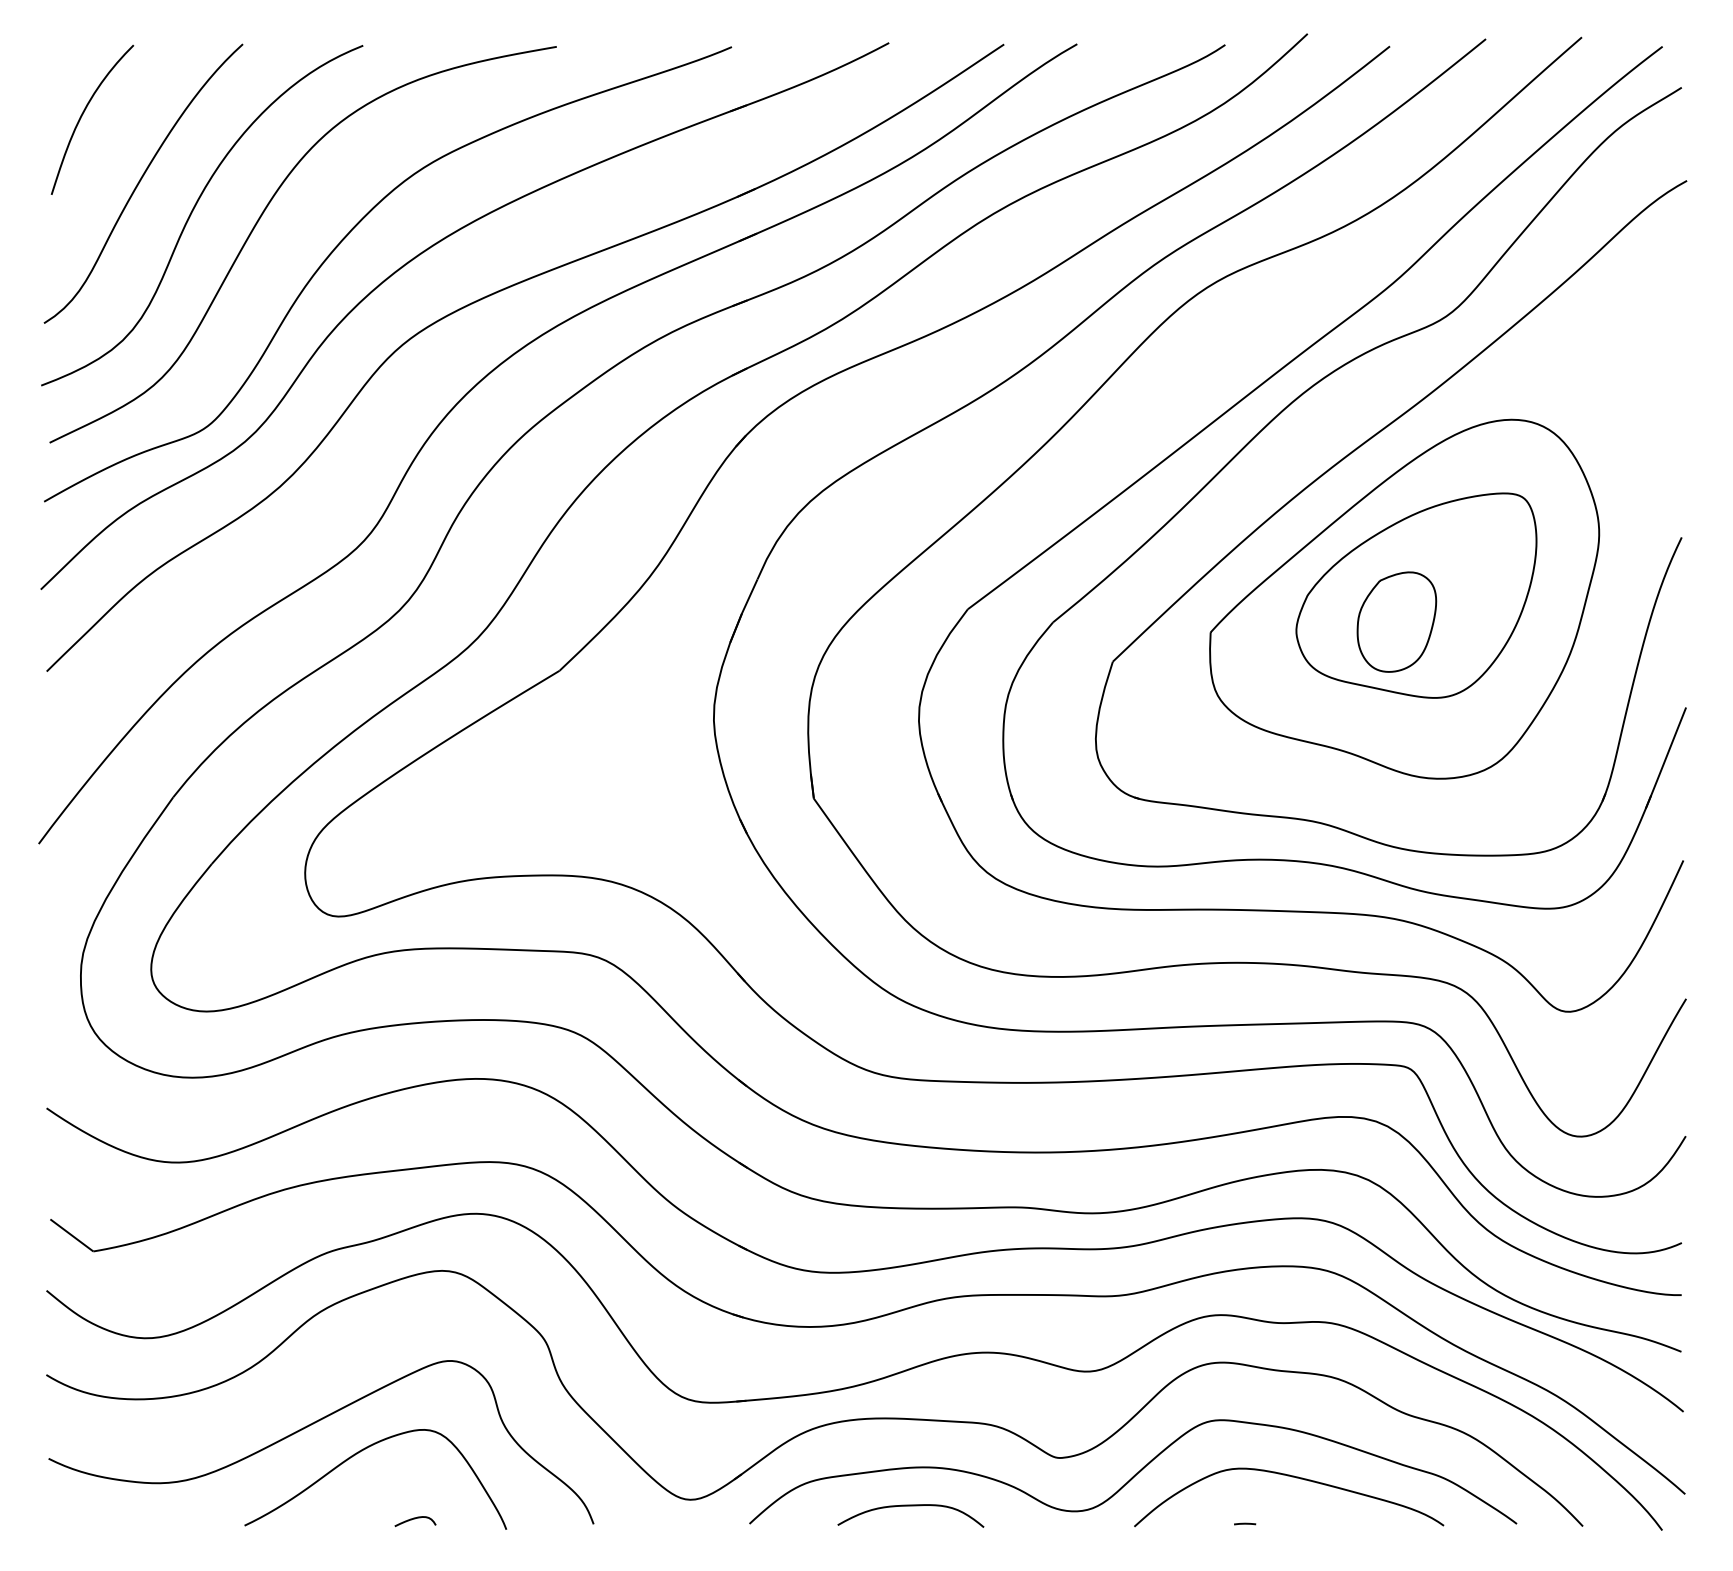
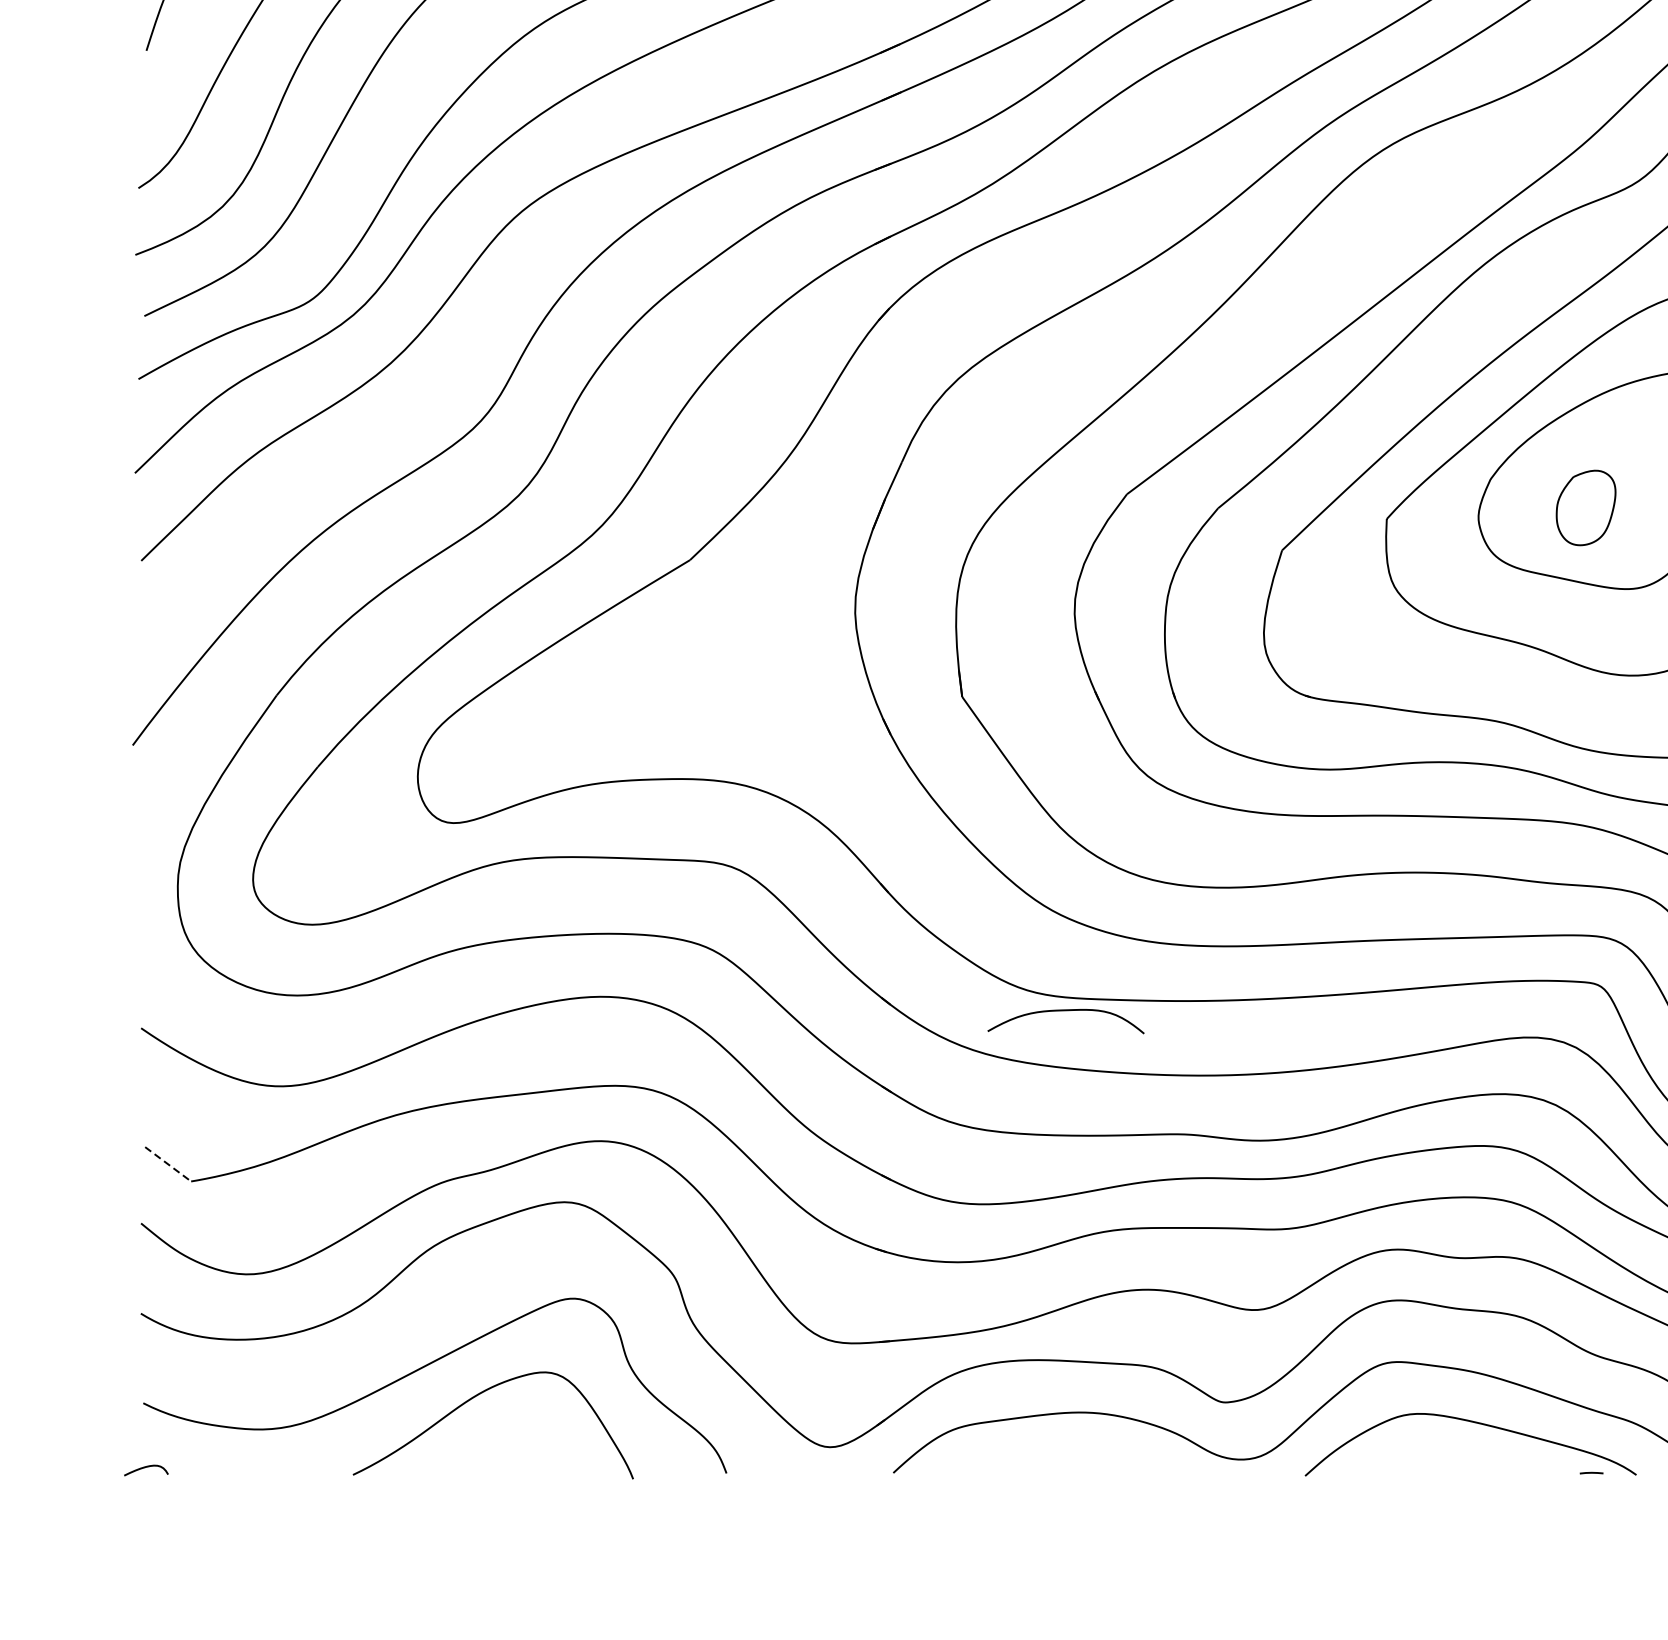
part: (1396, 621) -> (1585, 507), size x0.7
line: (71, 1235) -> (167, 1164), solid -> dashed
curve: (910, 1506) -> (1065, 1011), moved
curve: (415, 1519) -> (146, 1468), moved
line: (1245, 1523) -> (1592, 1472), moved

